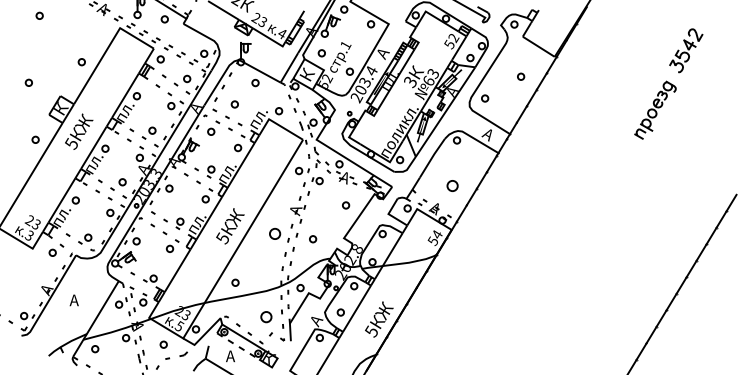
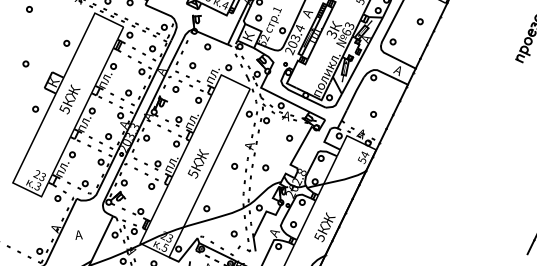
part: (452, 185) -> (373, 114), size x0.62
part: (274, 233) -> (234, 166), size x0.62
part: (266, 317) -> (234, 234), size x0.62

